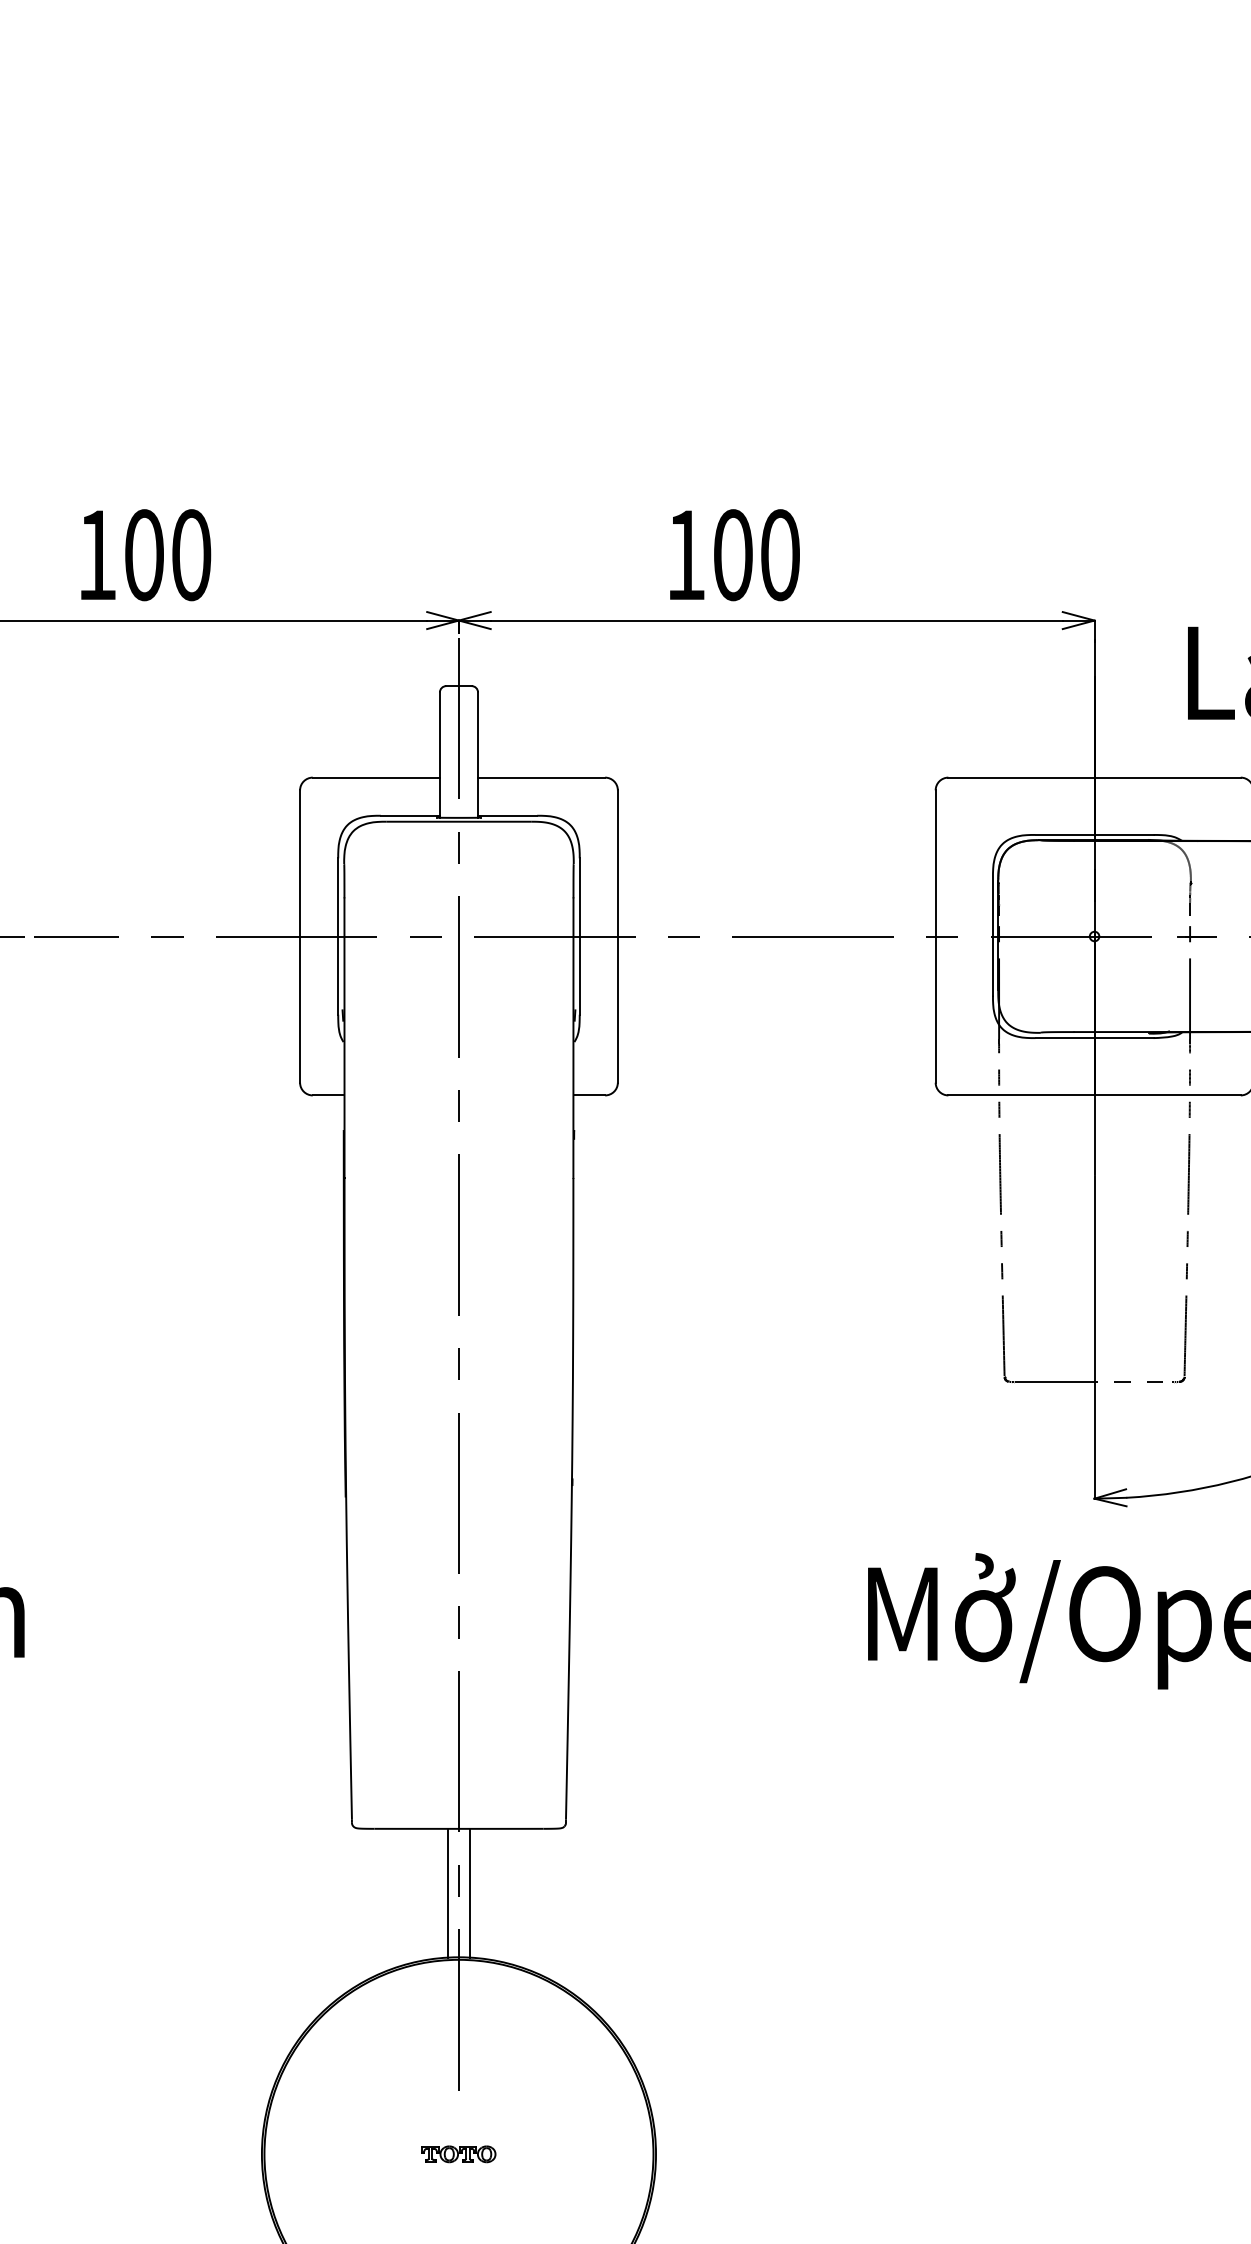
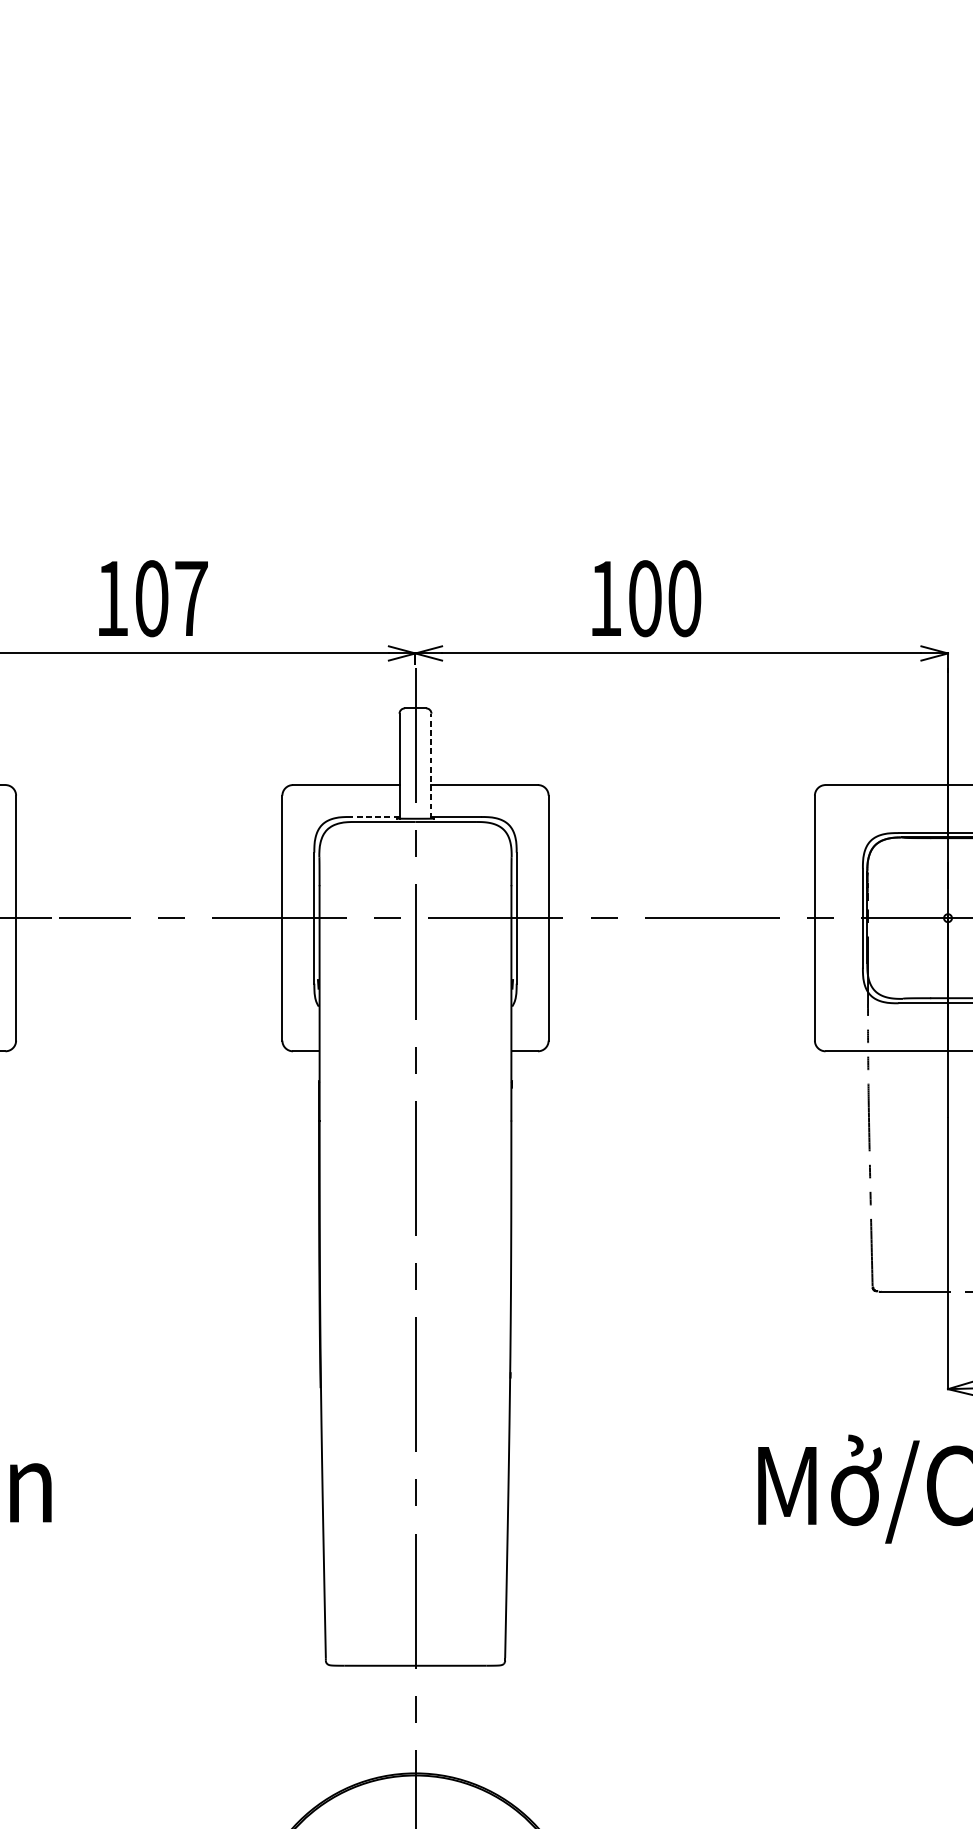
text: (191, 555) -> (191, 598), 100 -> 107
line: (478, 755) -> (431, 766), solid -> dashed
line: (410, 815) -> (374, 816), solid -> dashed
line: (447, 1892) -> (405, 1719), removed
line: (470, 1892) -> (425, 1719), removed

